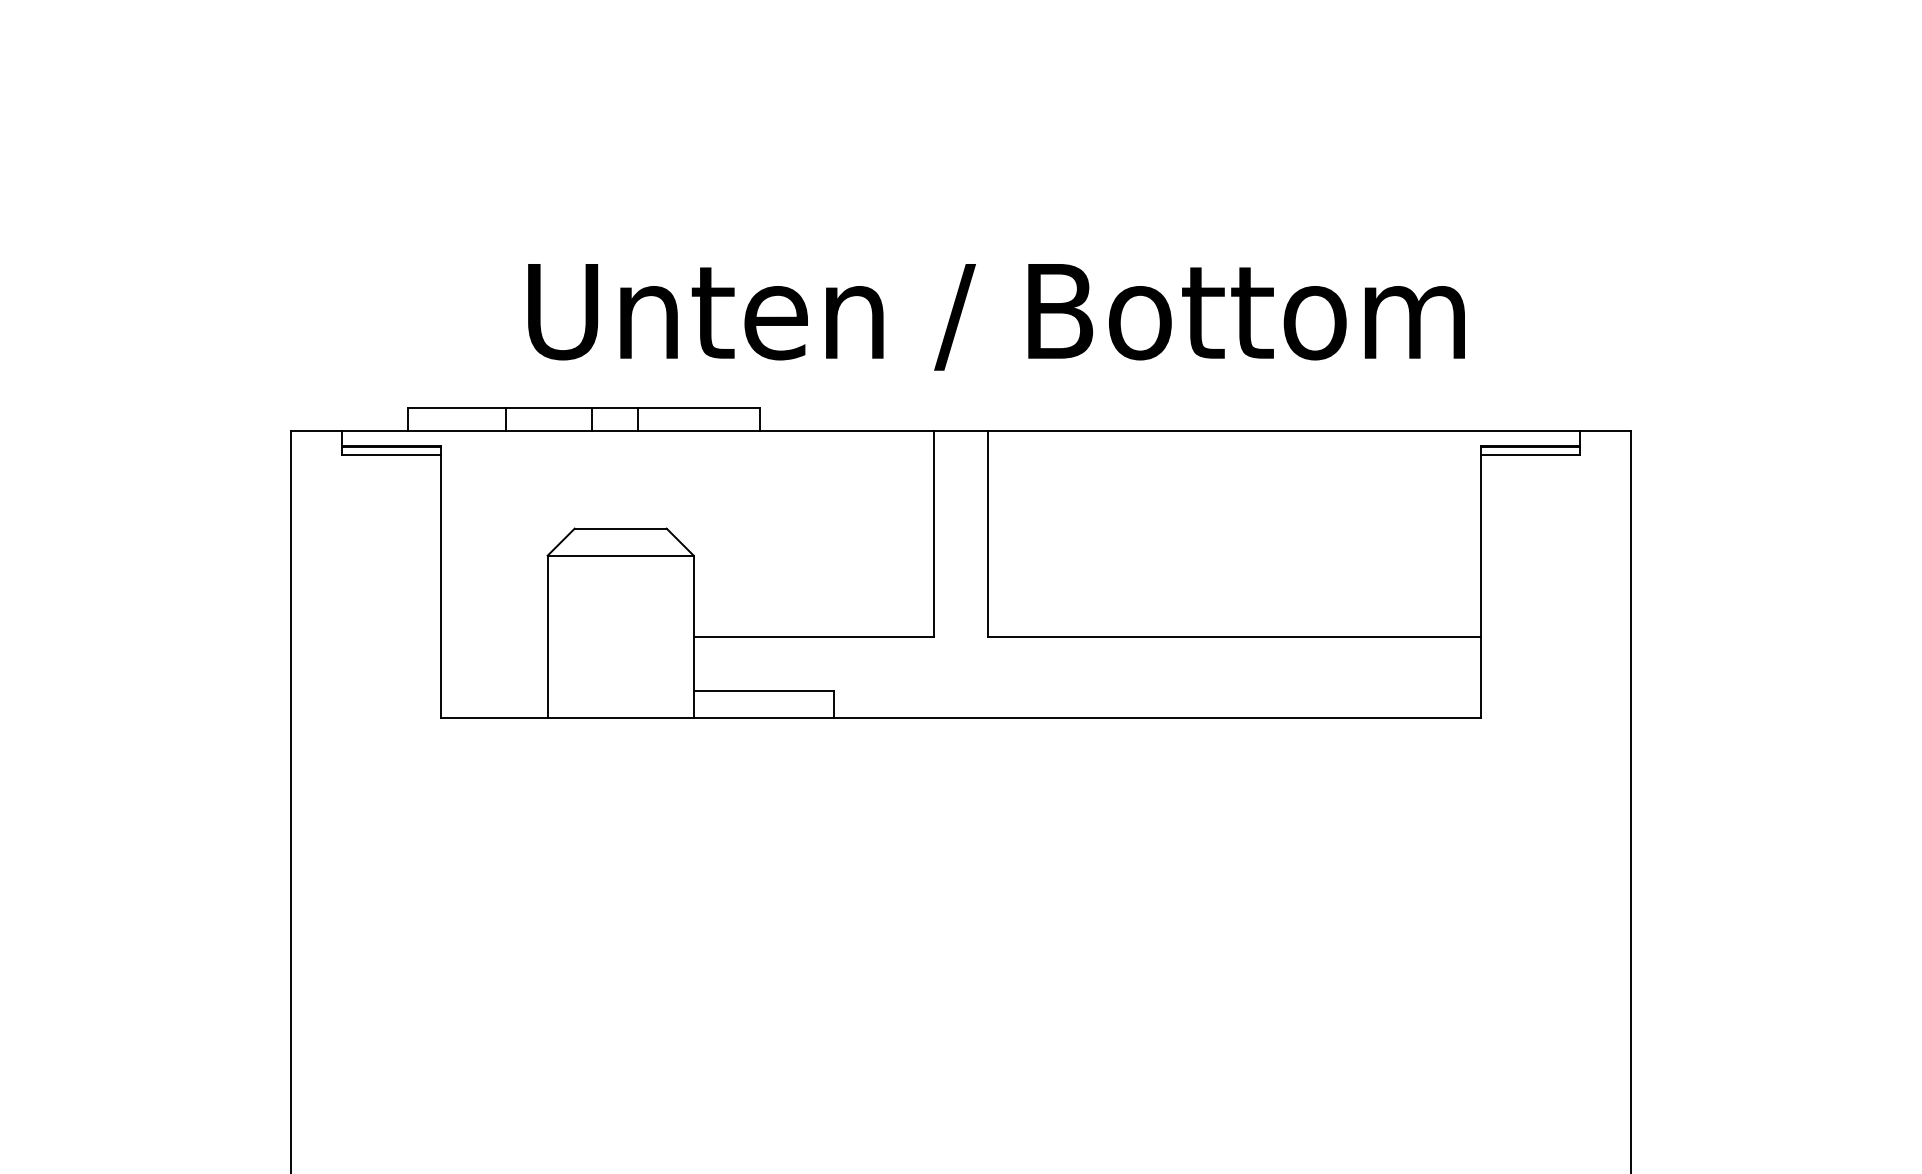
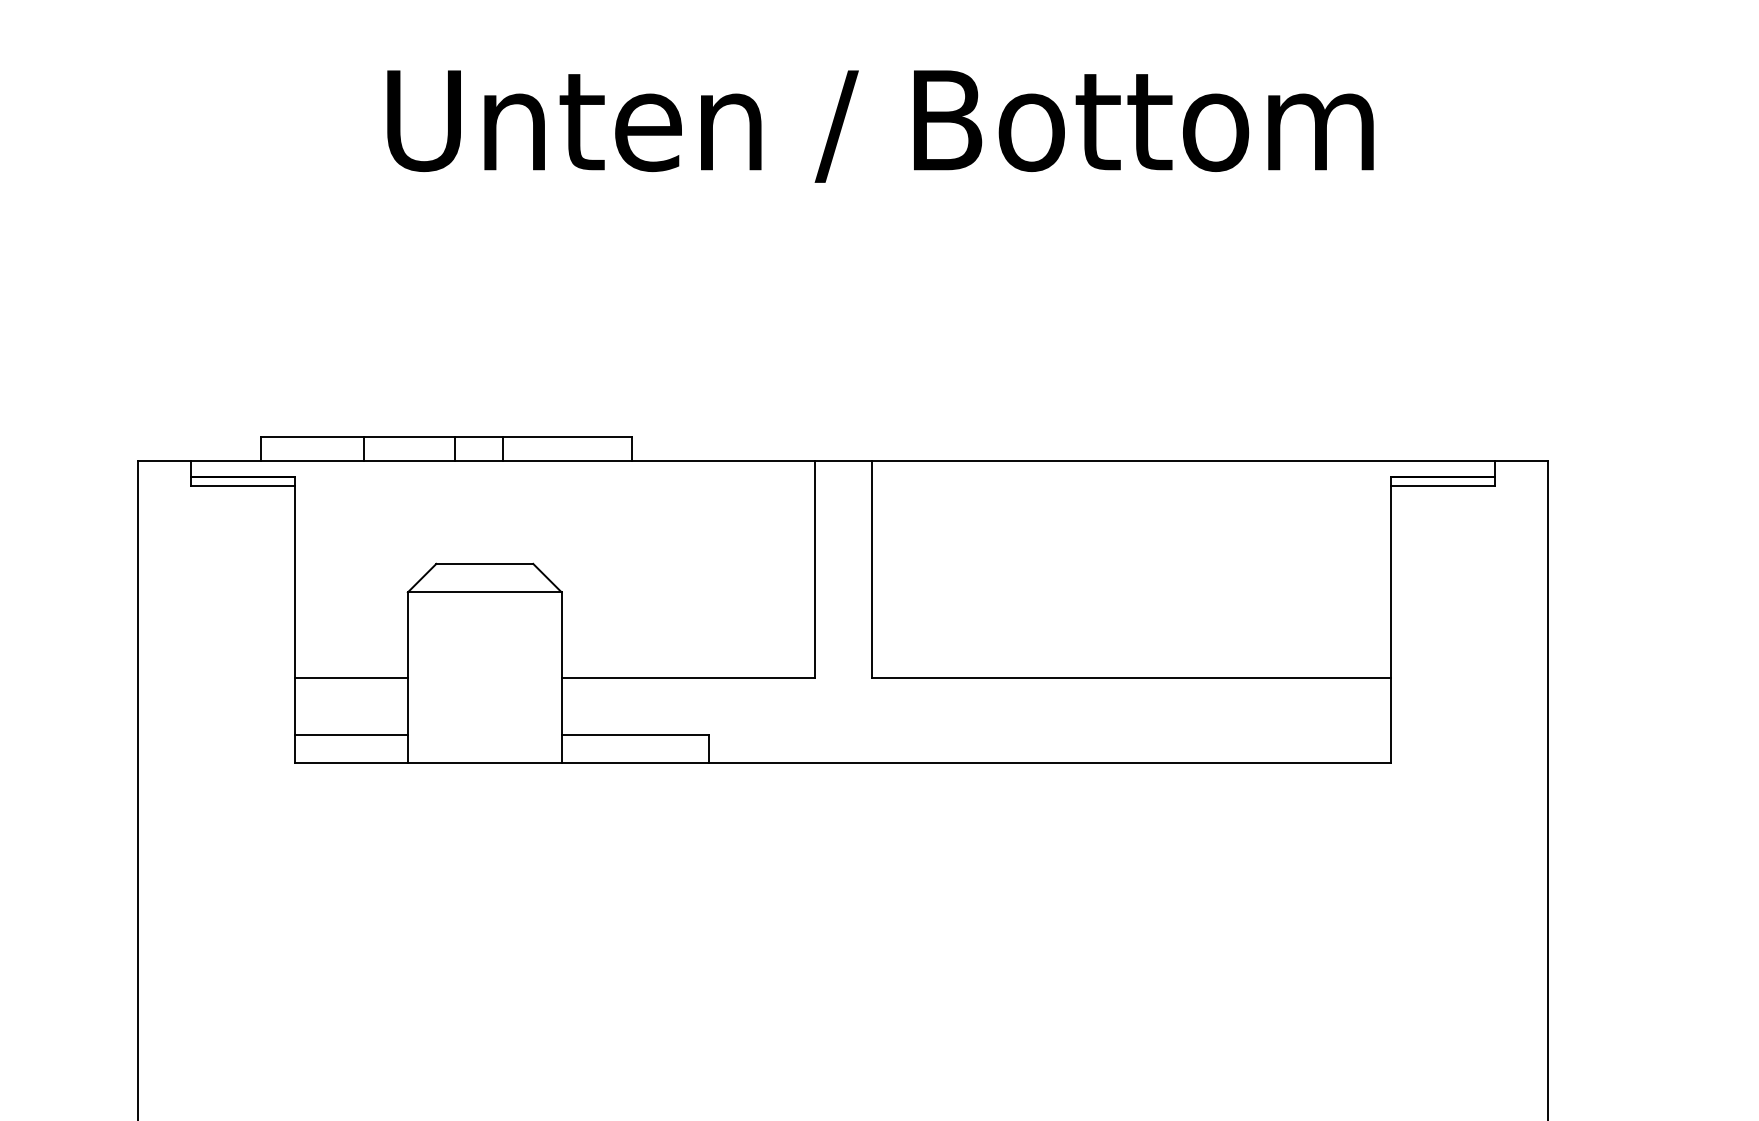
text: (996, 317) -> (880, 126), moved
line: (493, 636) -> (350, 677), added
line: (493, 691) -> (350, 735), added

